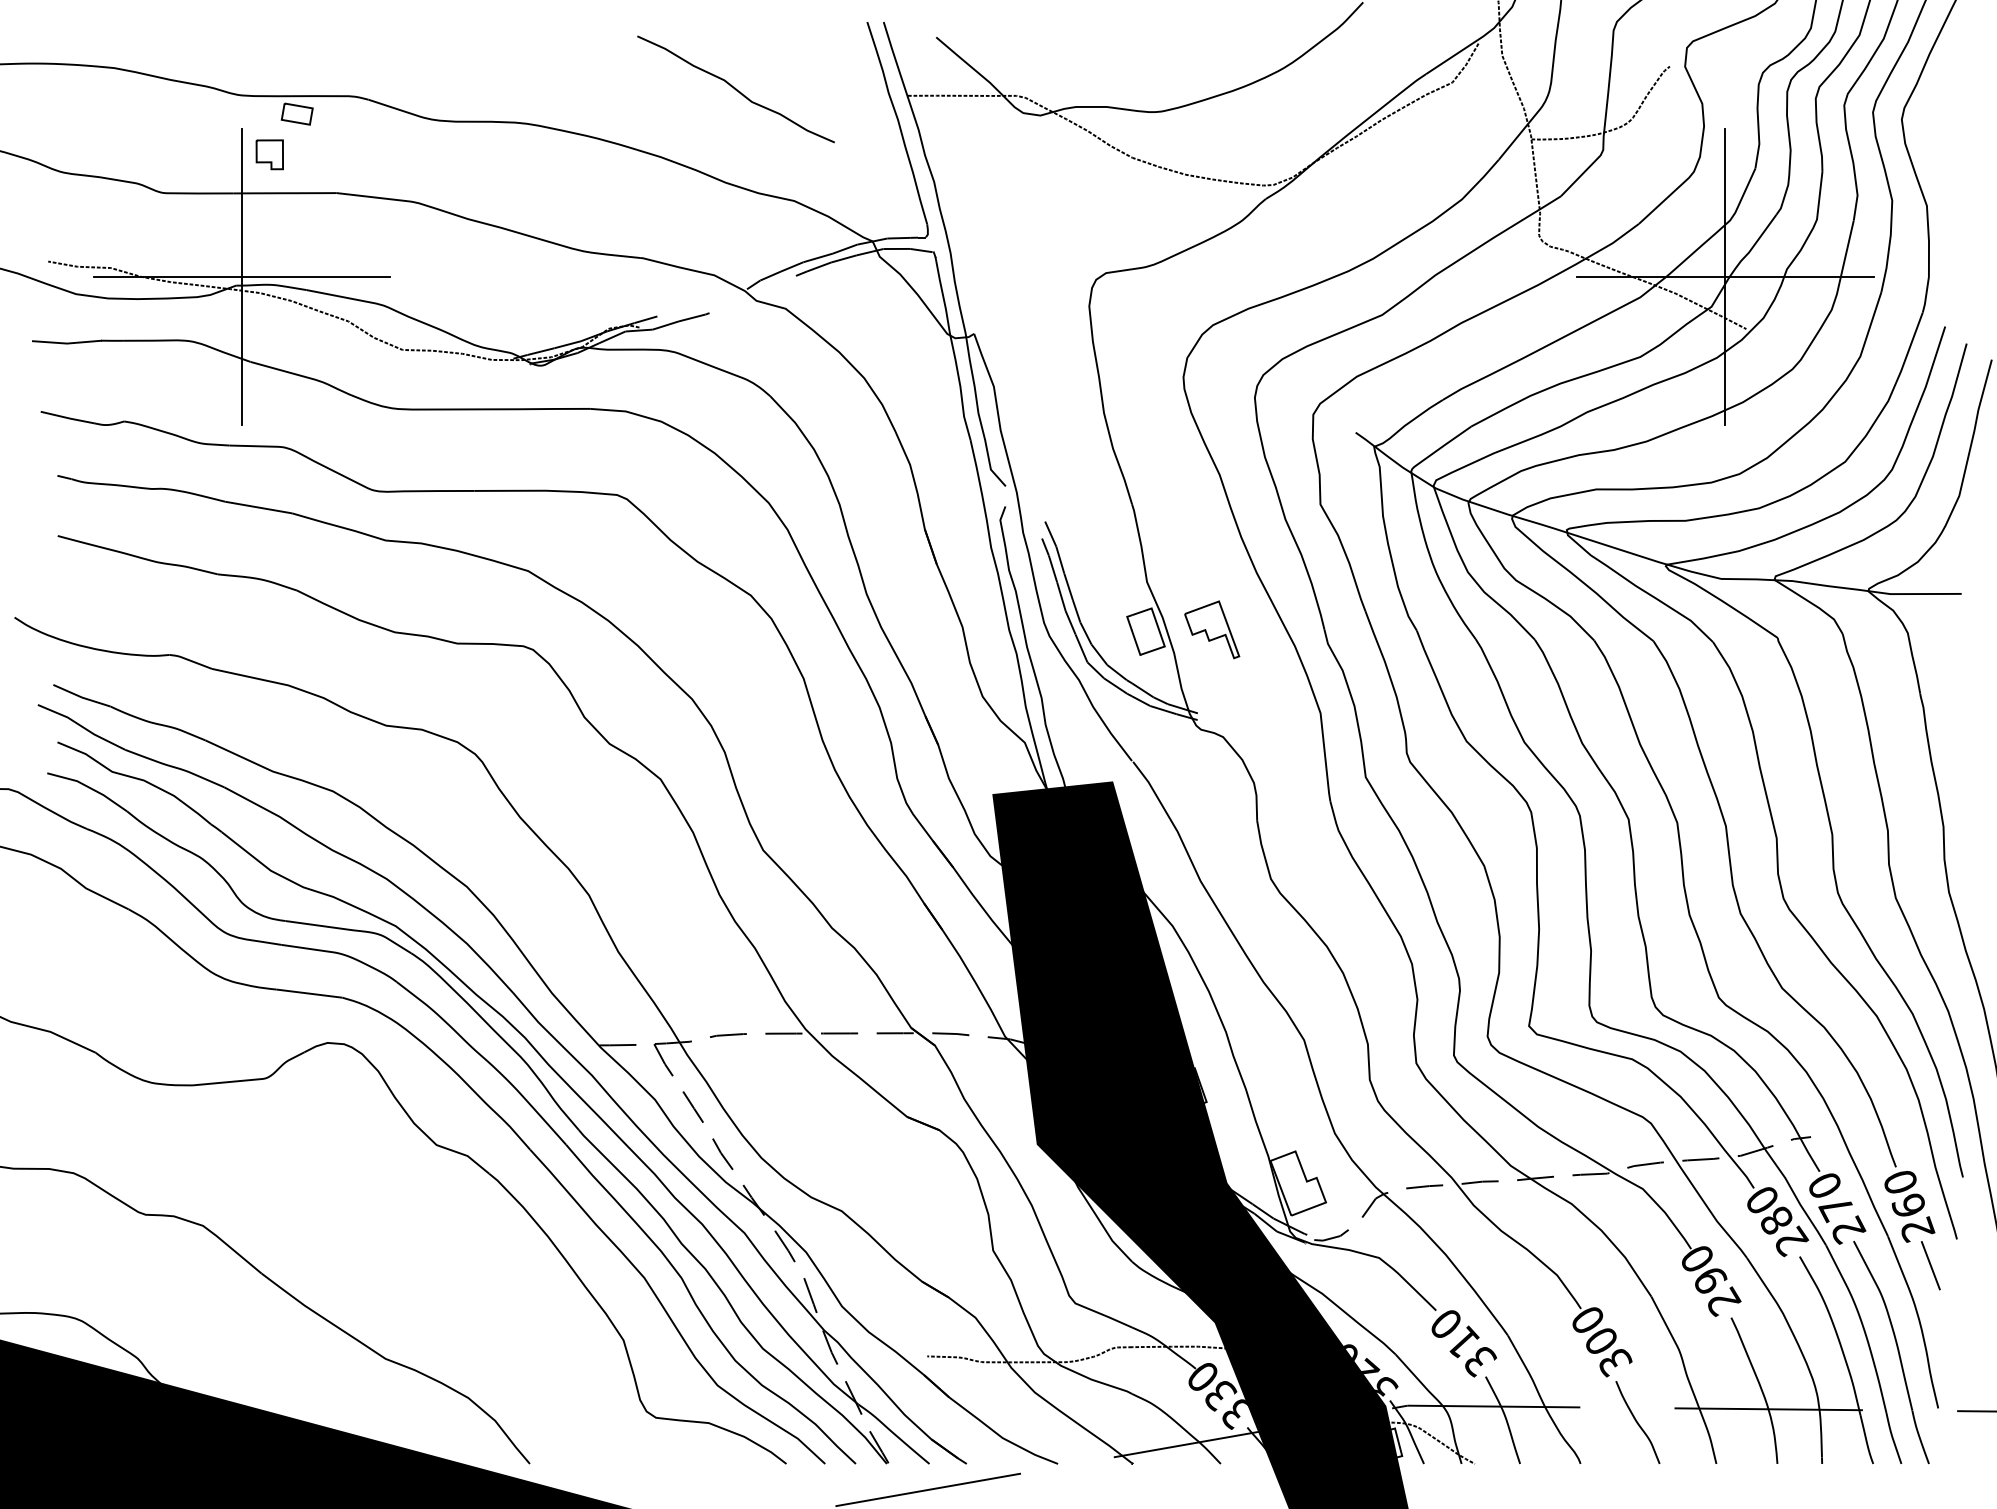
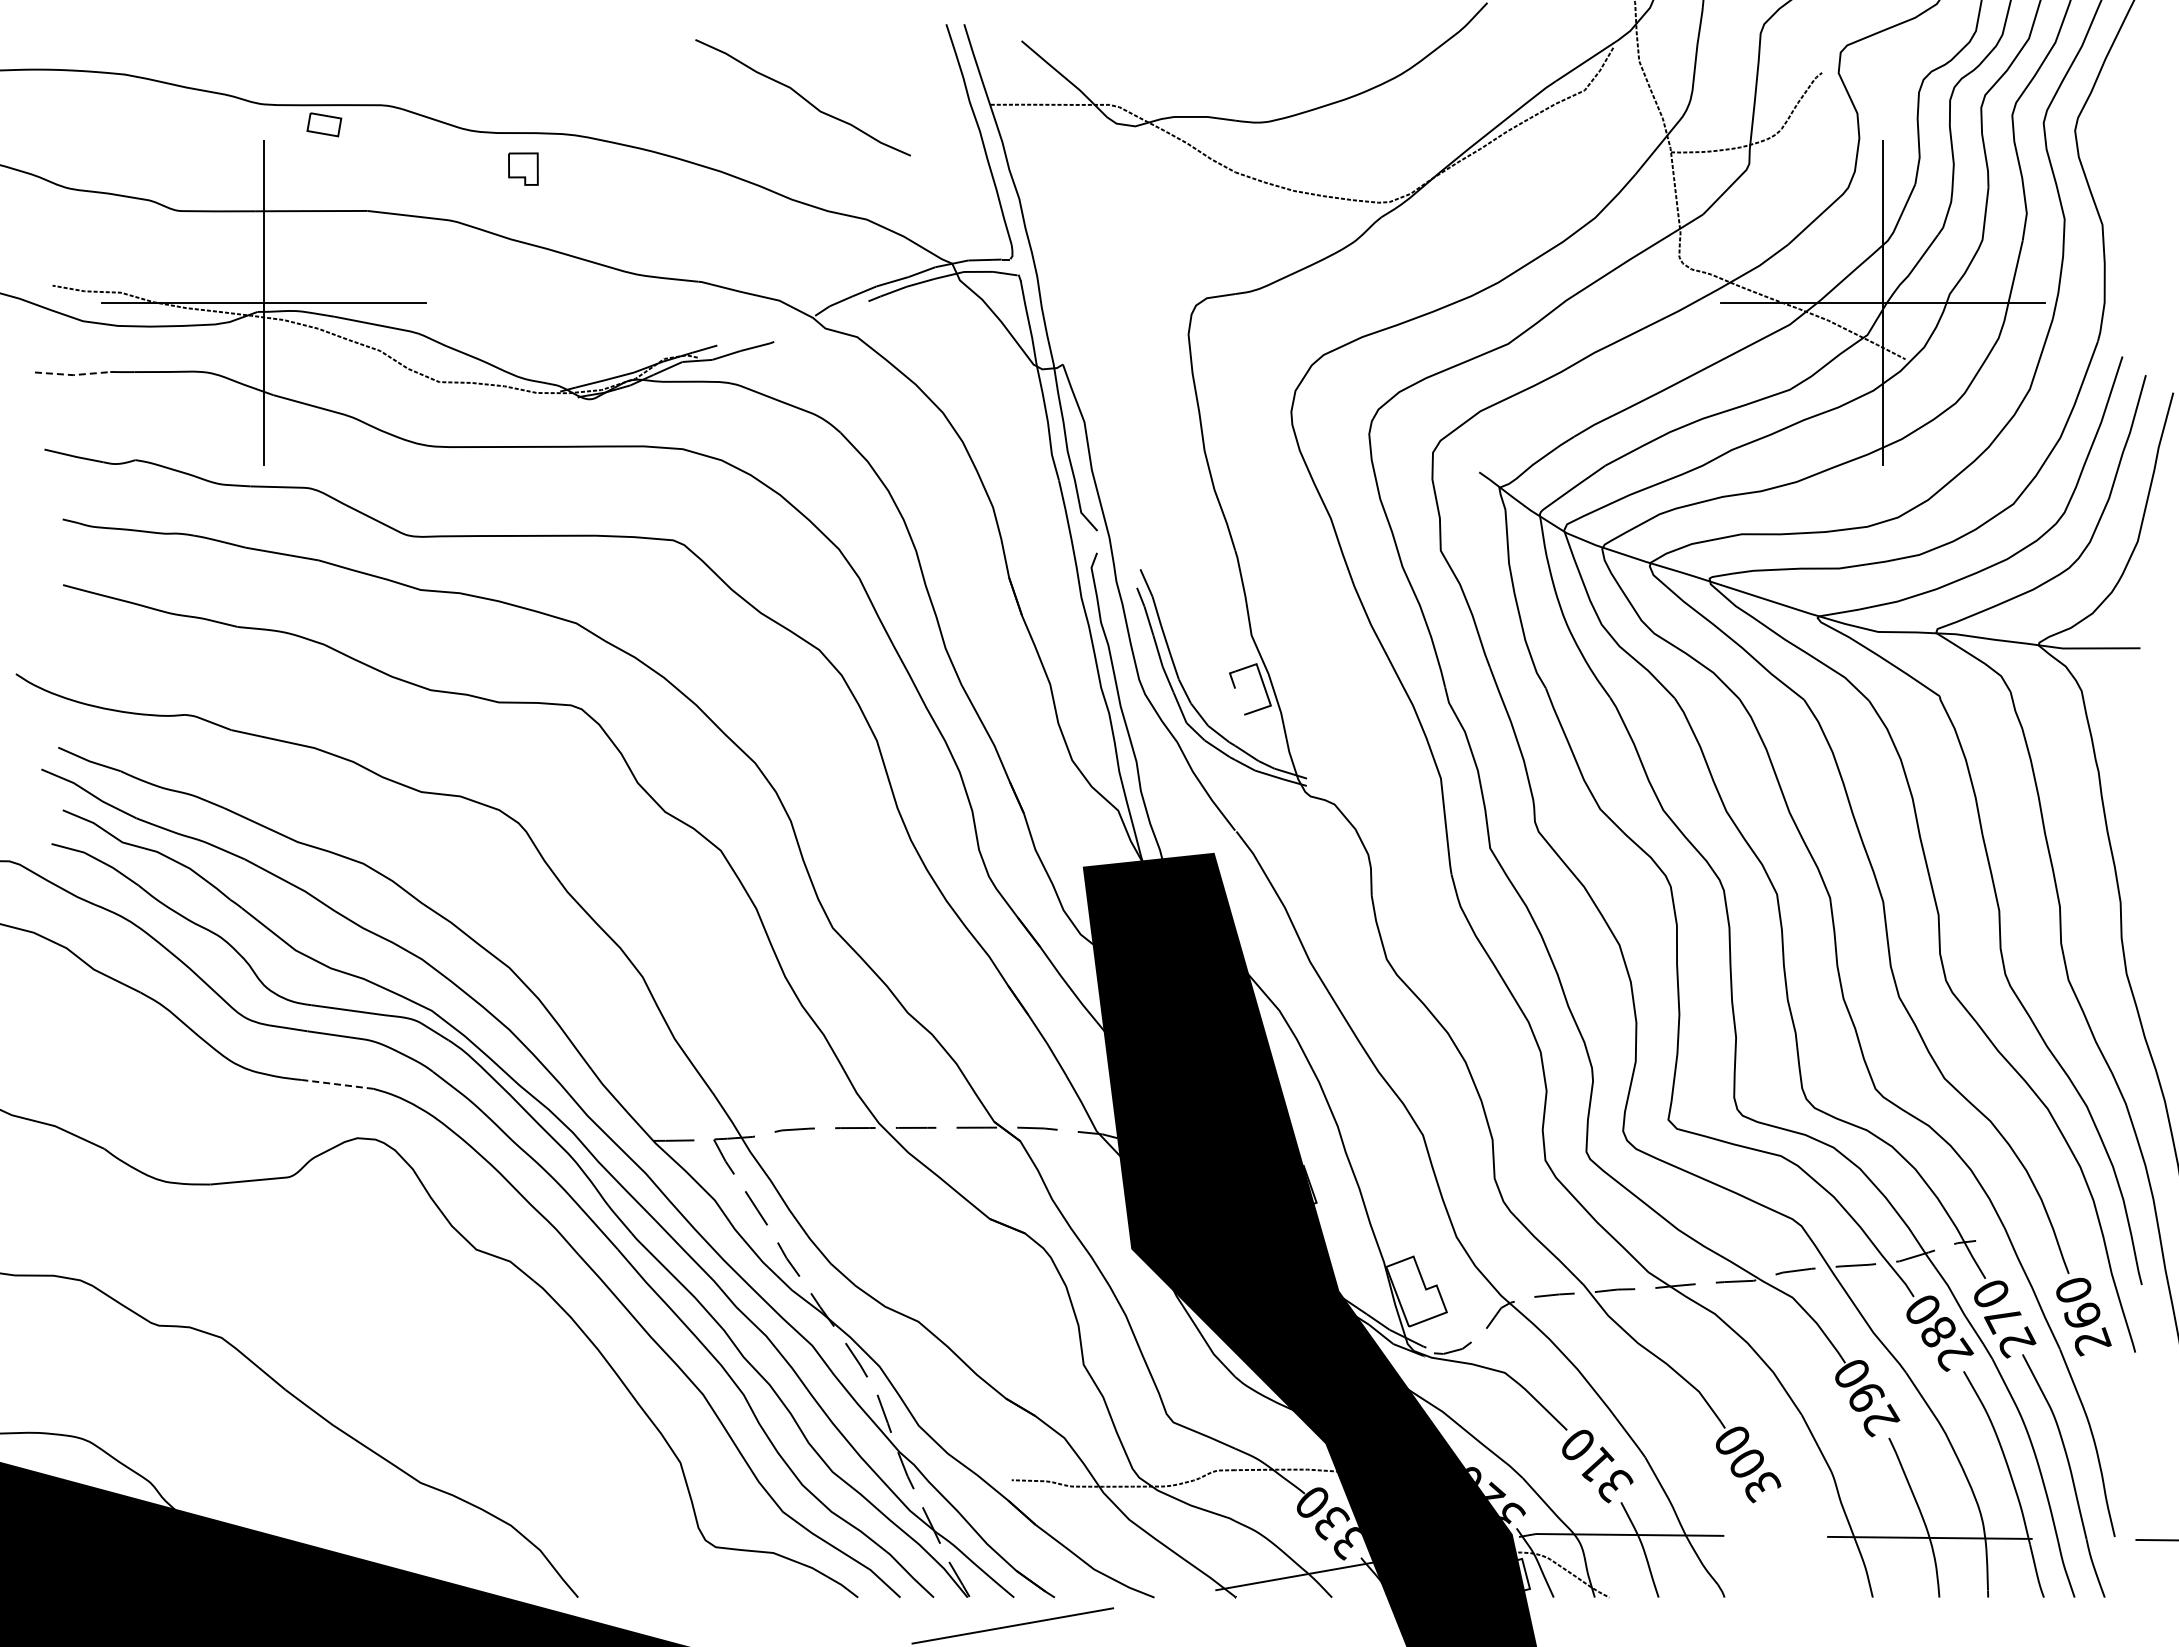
part: (269, 154) -> (523, 168), moved
line: (67, 343) -> (73, 375), solid -> dashed
part: (1212, 629) -> (1322, 687), removed
line: (1135, 642) -> (1239, 701), removed
line: (309, 993) -> (337, 1084), solid -> dashed
line: (1930, 1265) -> (2106, 1381), removed
curve: (1637, 1422) -> (1786, 1552), removed

